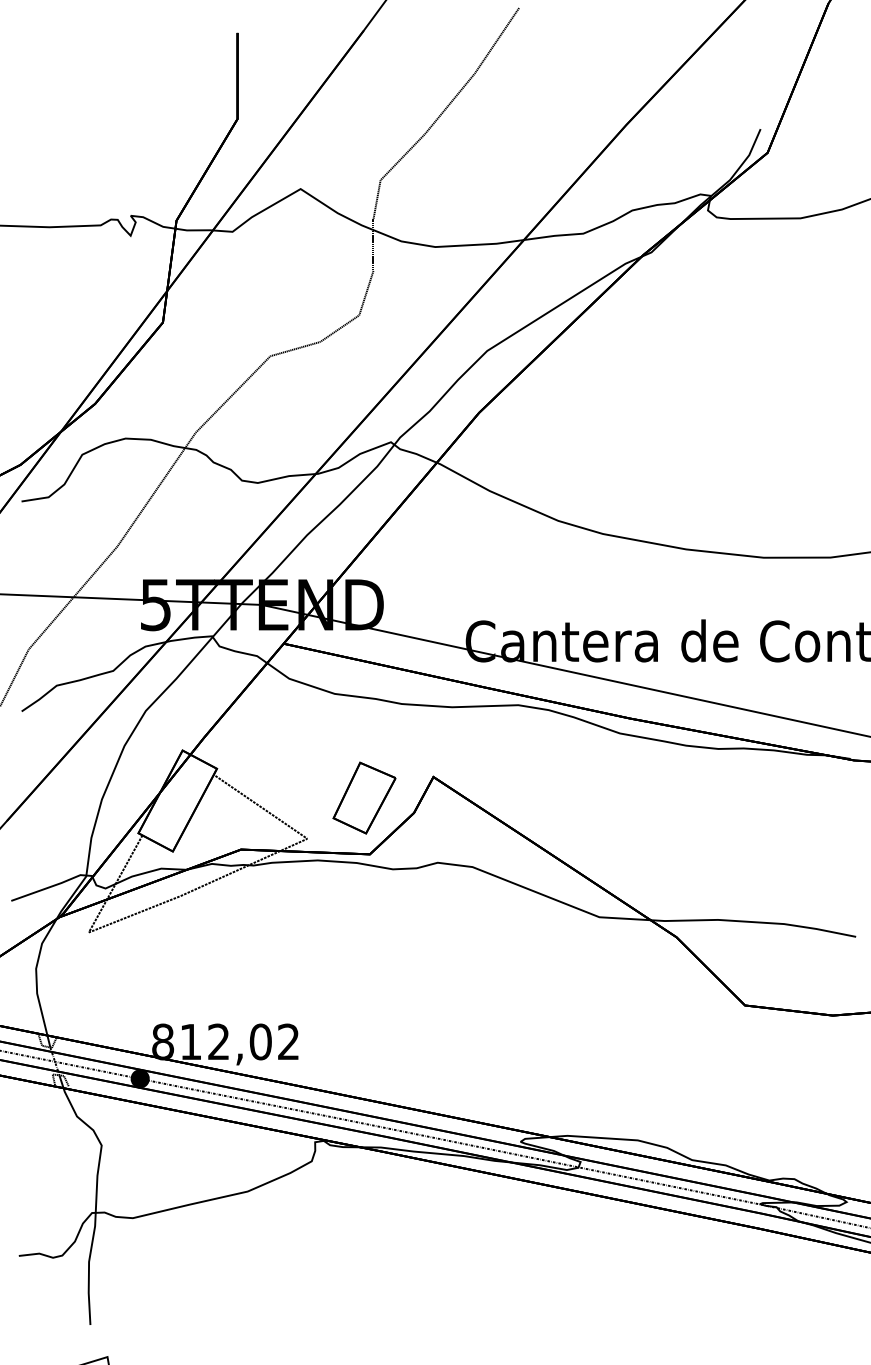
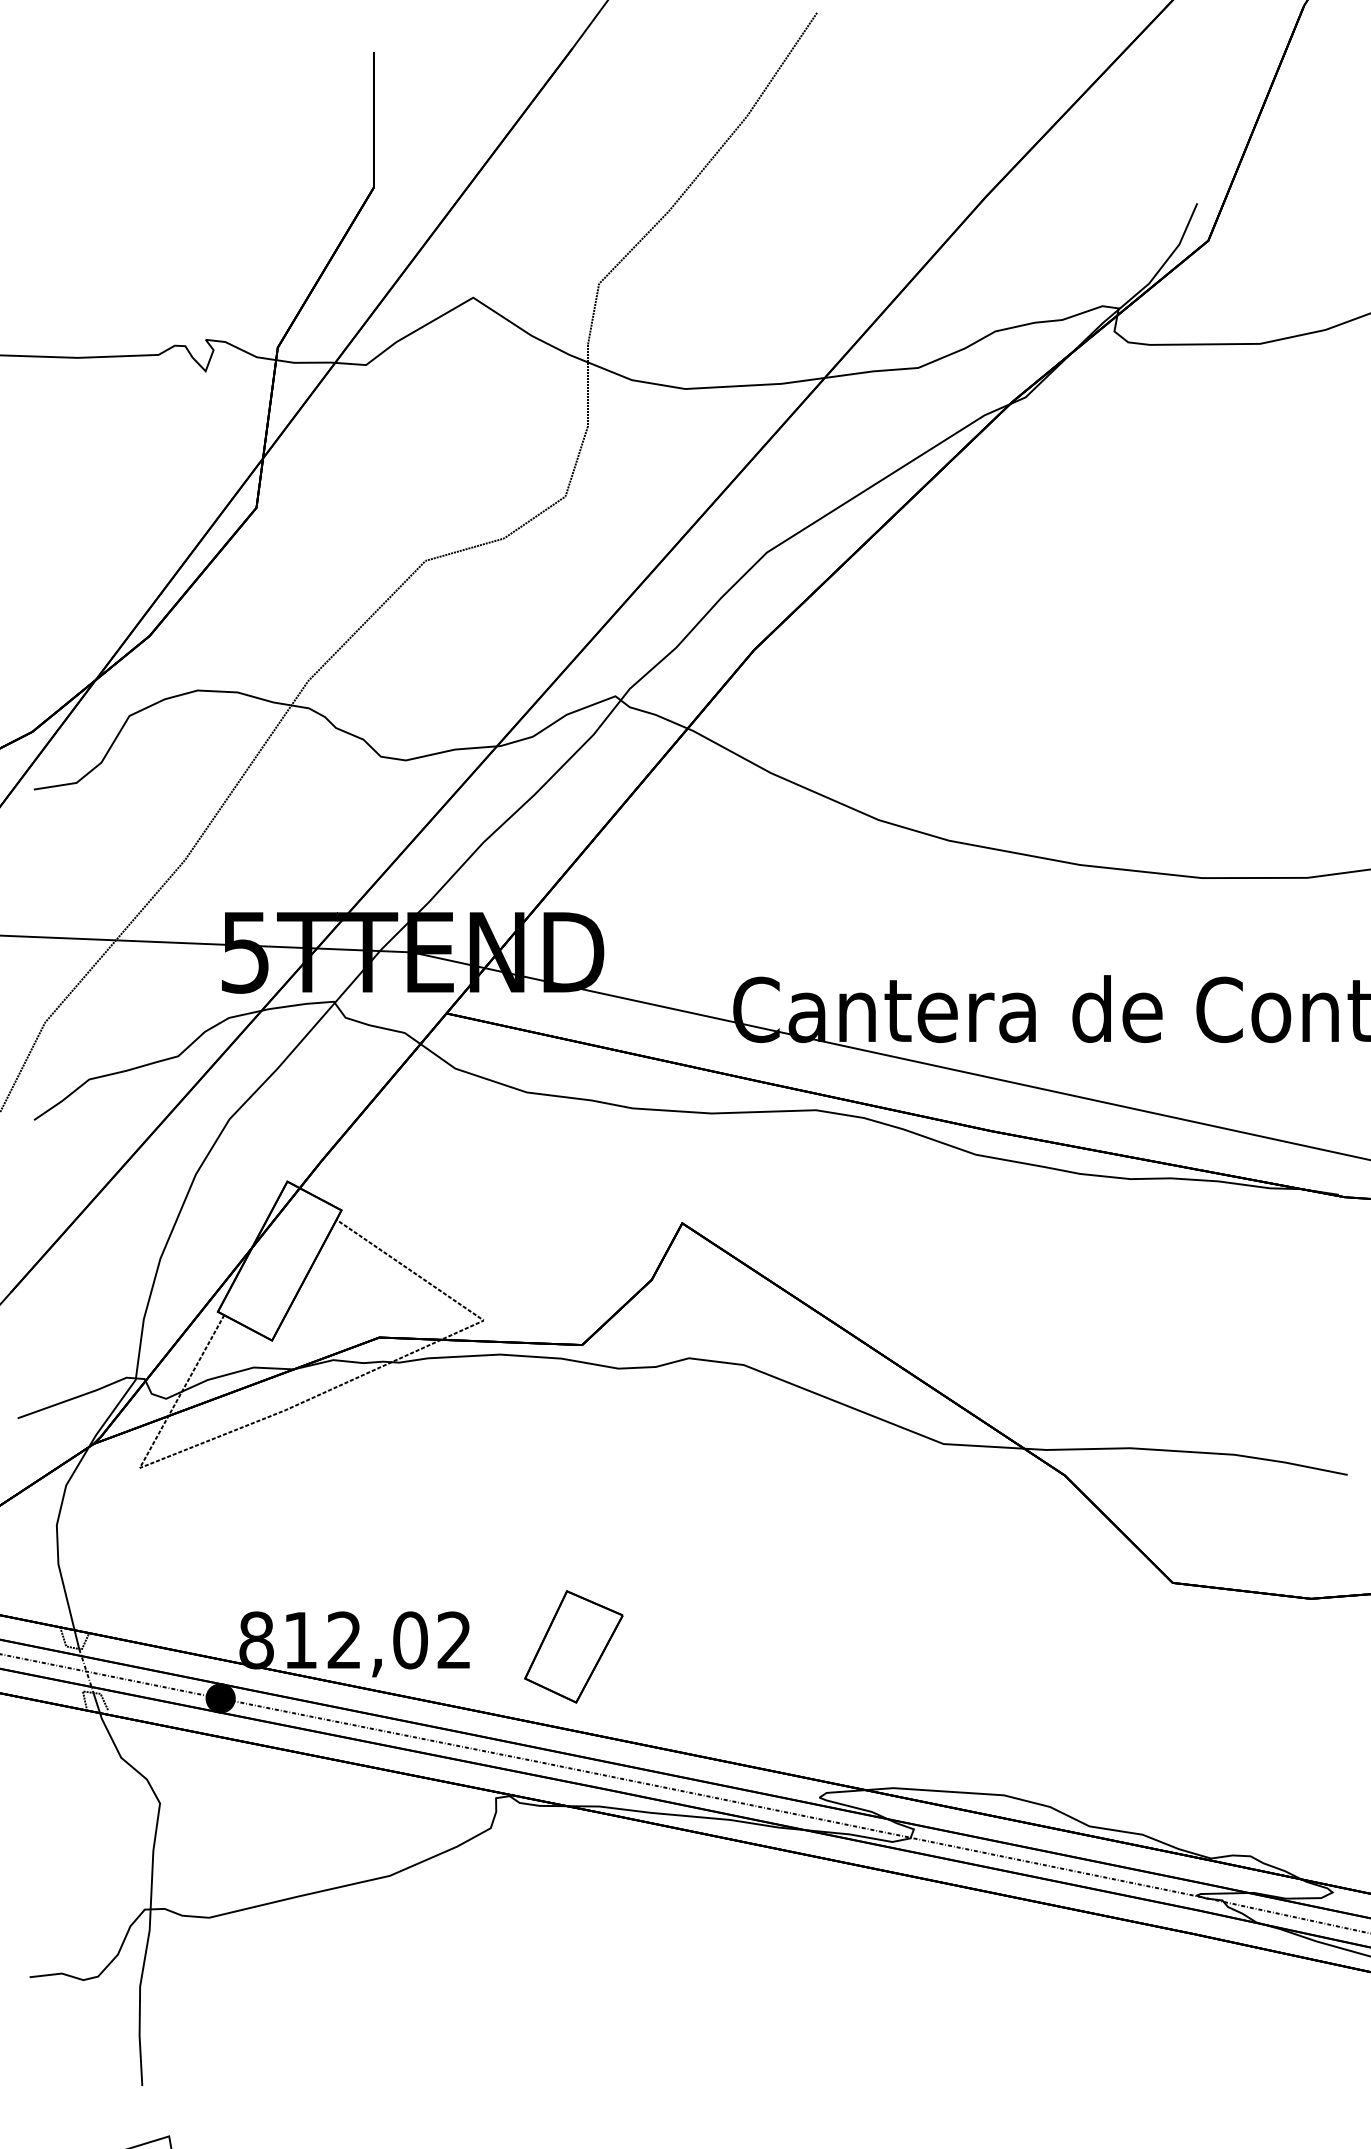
part: (364, 797) -> (573, 1645), moved

